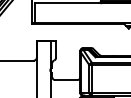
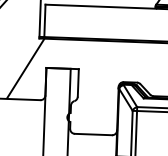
hatch: (23, 41) -> (24, 67), added

